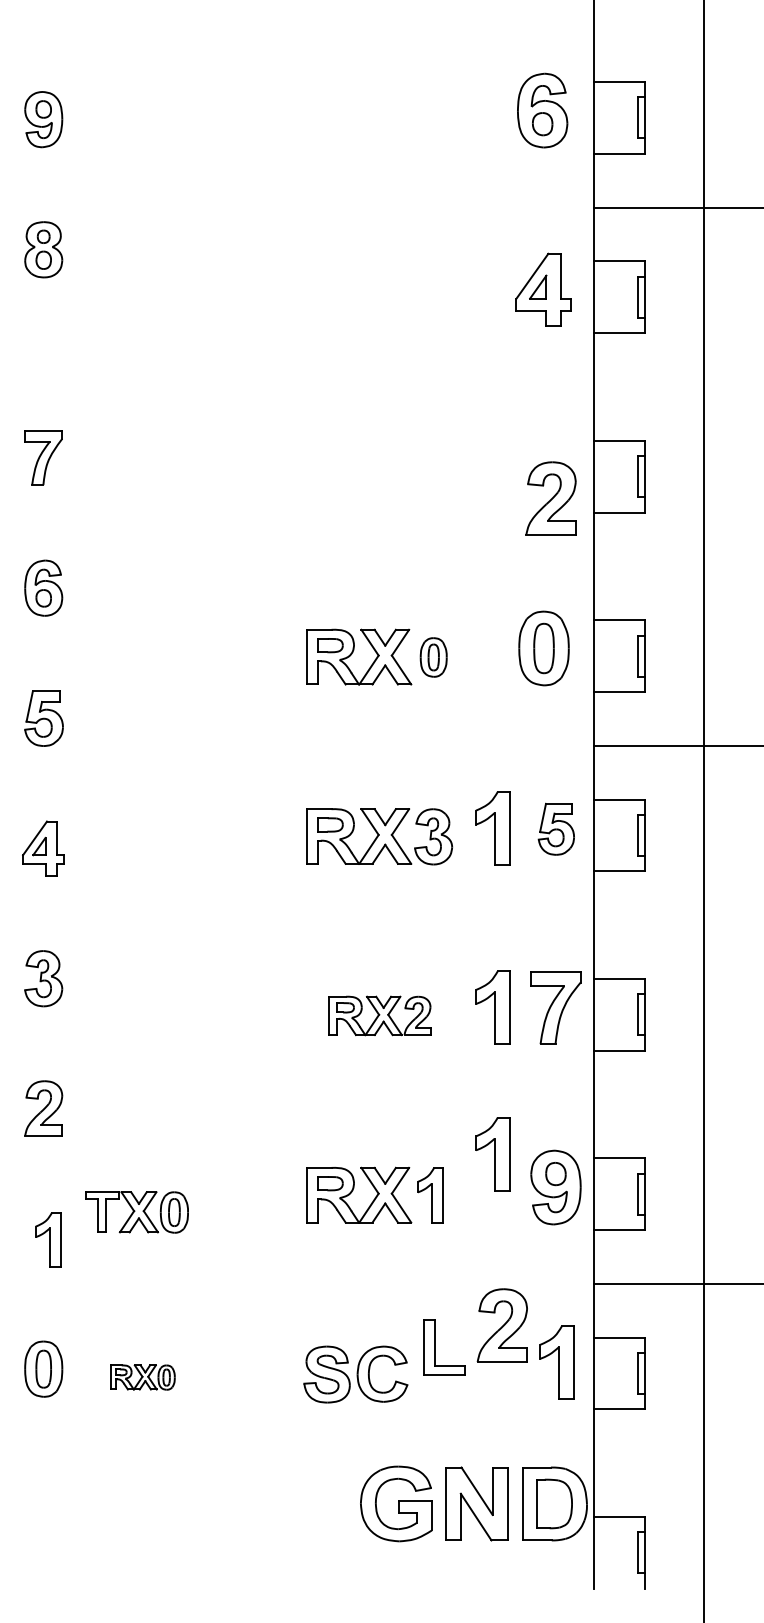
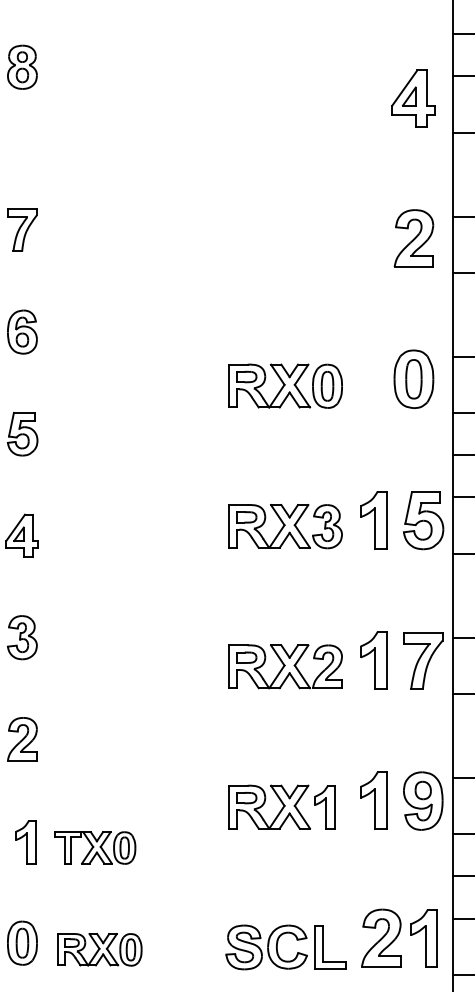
part: (550, 498) -> (413, 238), moved
part: (433, 657) -> (327, 386), size x1.43
part: (556, 829) -> (423, 520), size x1.43
part: (379, 1015) -> (285, 666), size x1.43
part: (492, 1154) -> (373, 801), moved
part: (136, 1212) -> (95, 848), moved
part: (501, 1325) -> (380, 938), moved
part: (435, 1347) -> (323, 947), moved
part: (142, 1377) -> (99, 949), size x1.67

